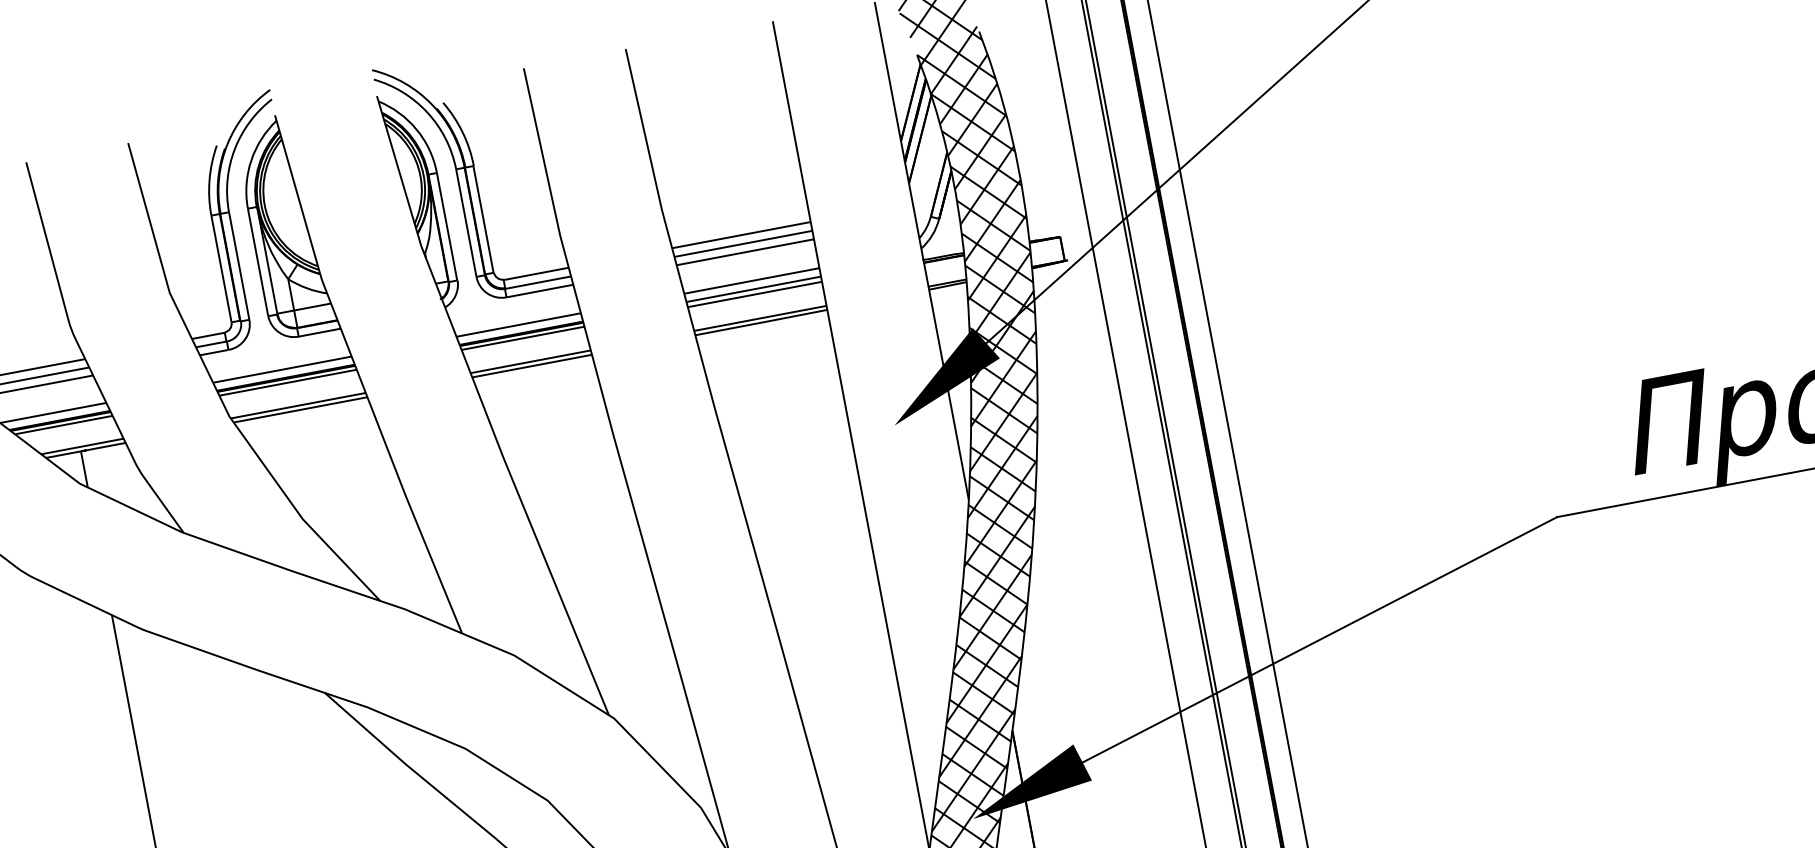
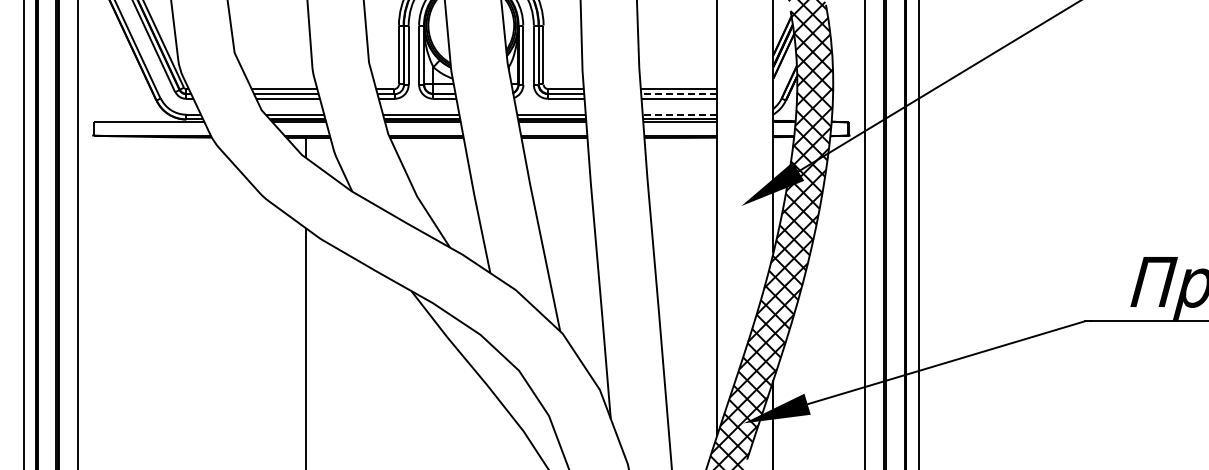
line: (742, 244) -> (678, 94), solid -> dashed
line: (750, 280) -> (679, 114), solid -> dashed

